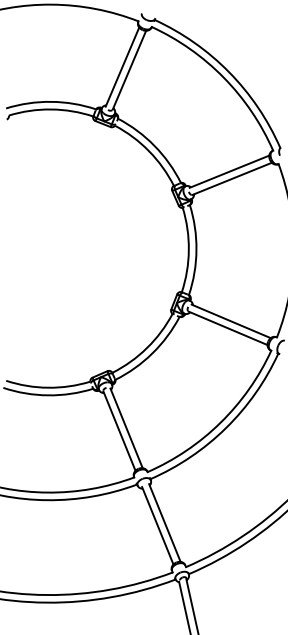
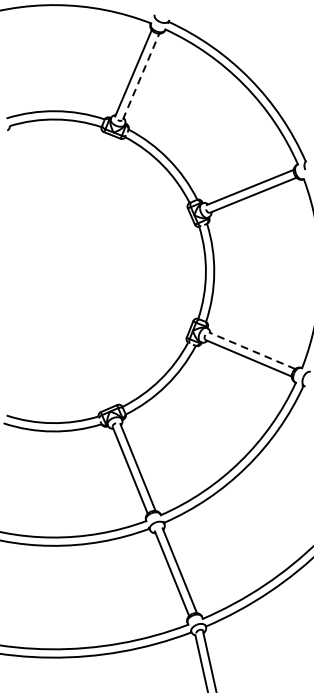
line: (129, 70) -> (141, 76), solid -> dashed
line: (231, 321) -> (252, 350), solid -> dashed

